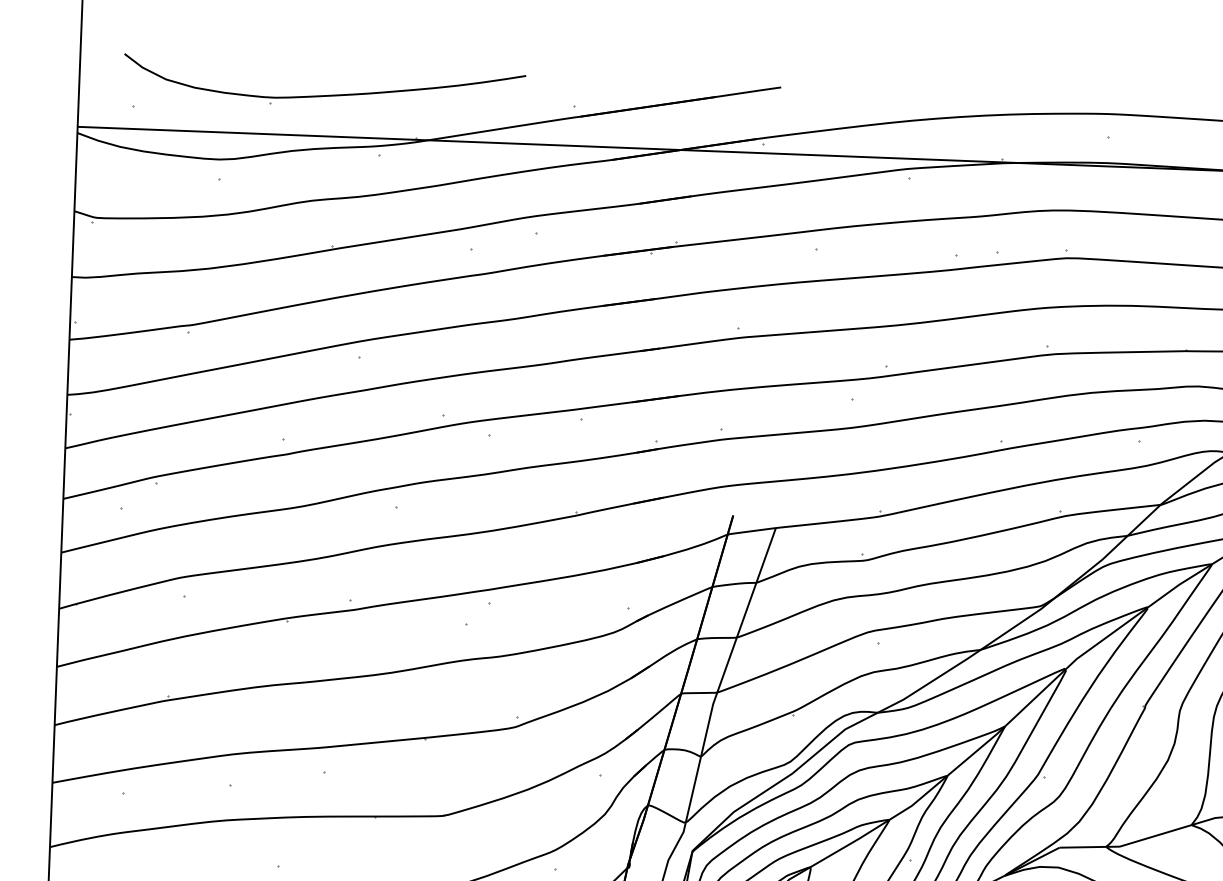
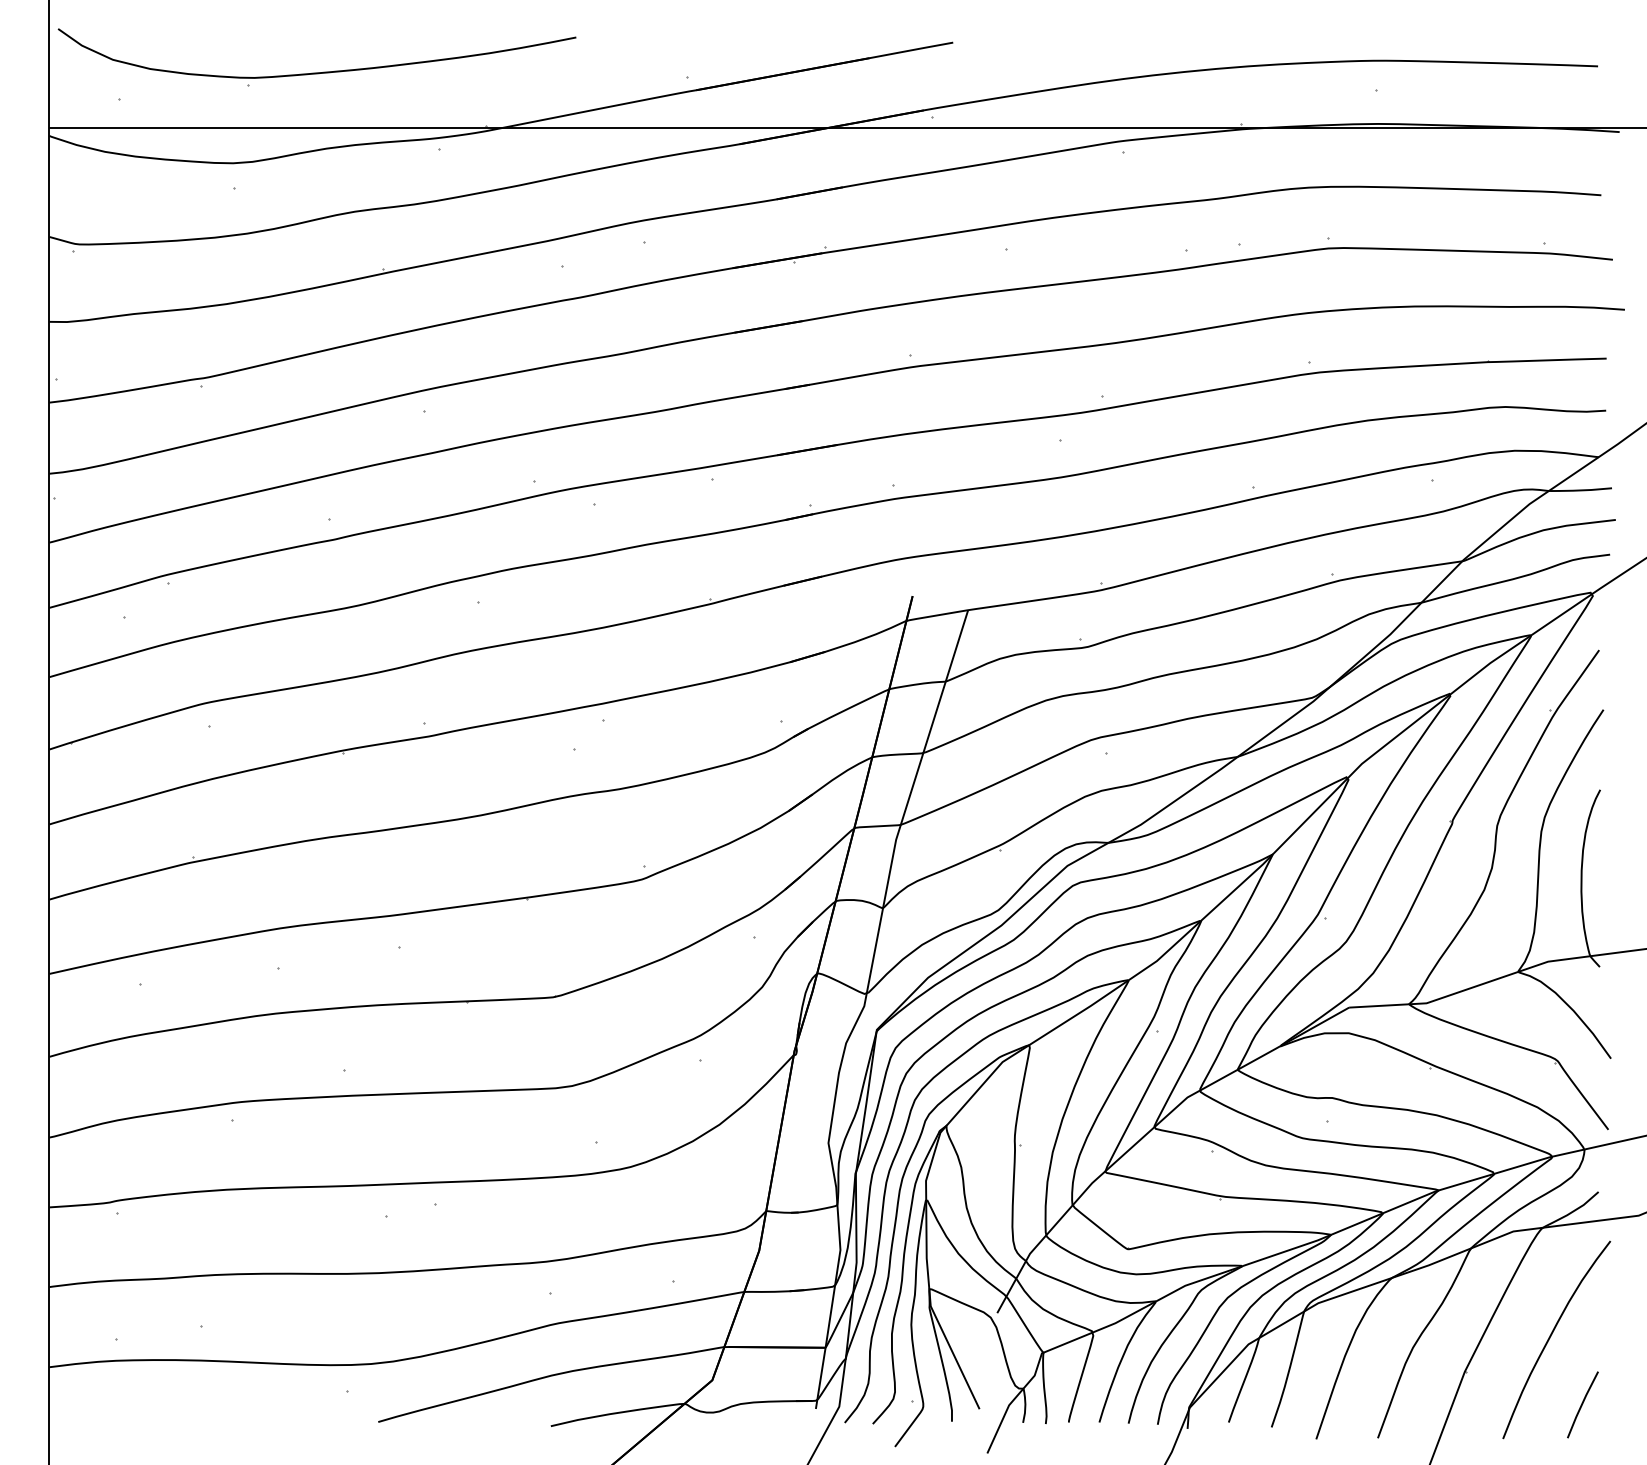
part: (323, 95) -> (316, 72), moved

